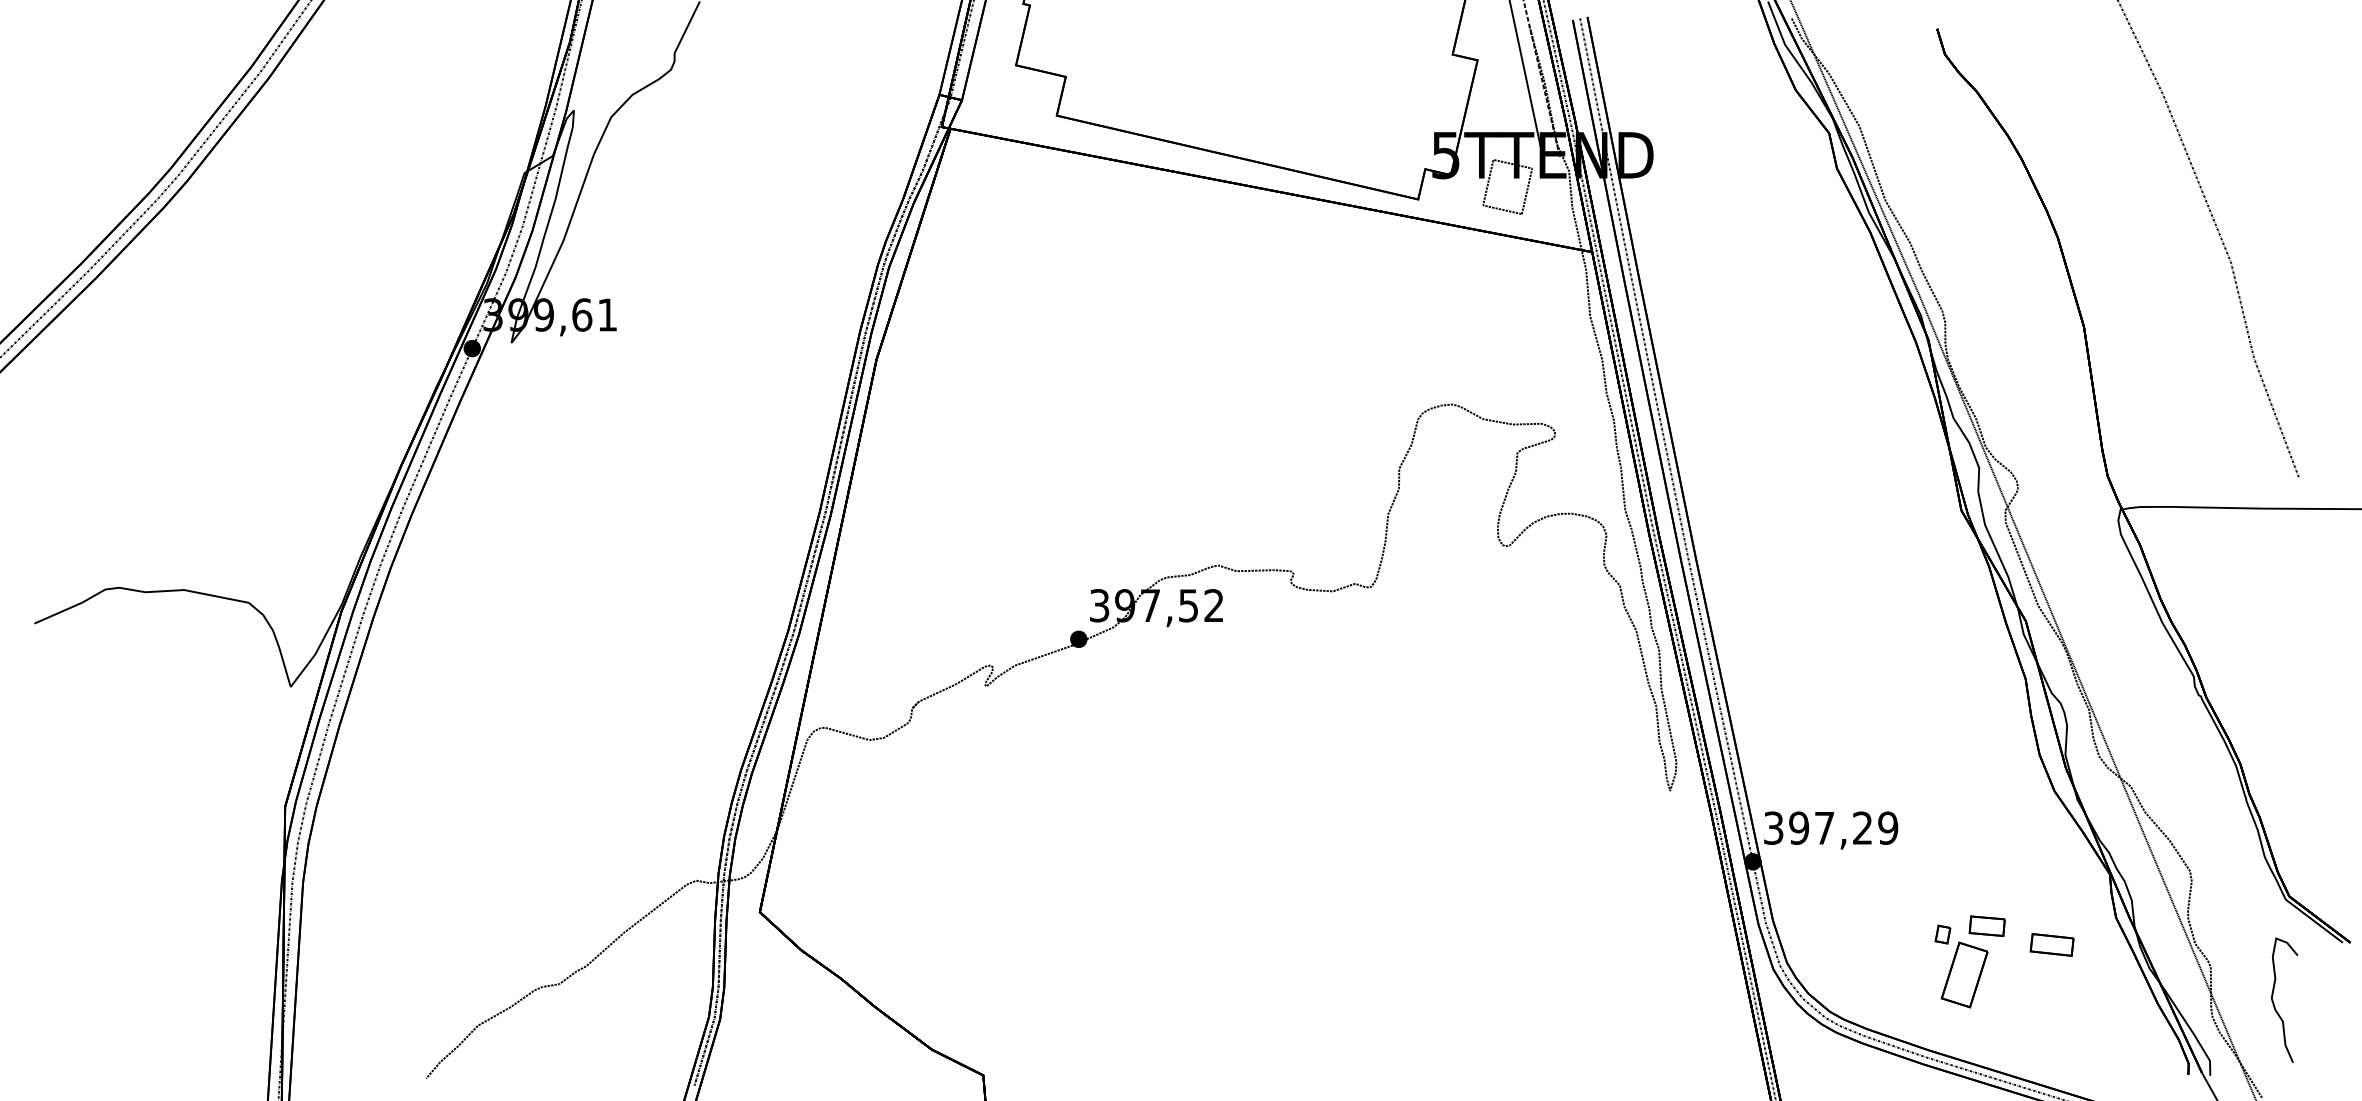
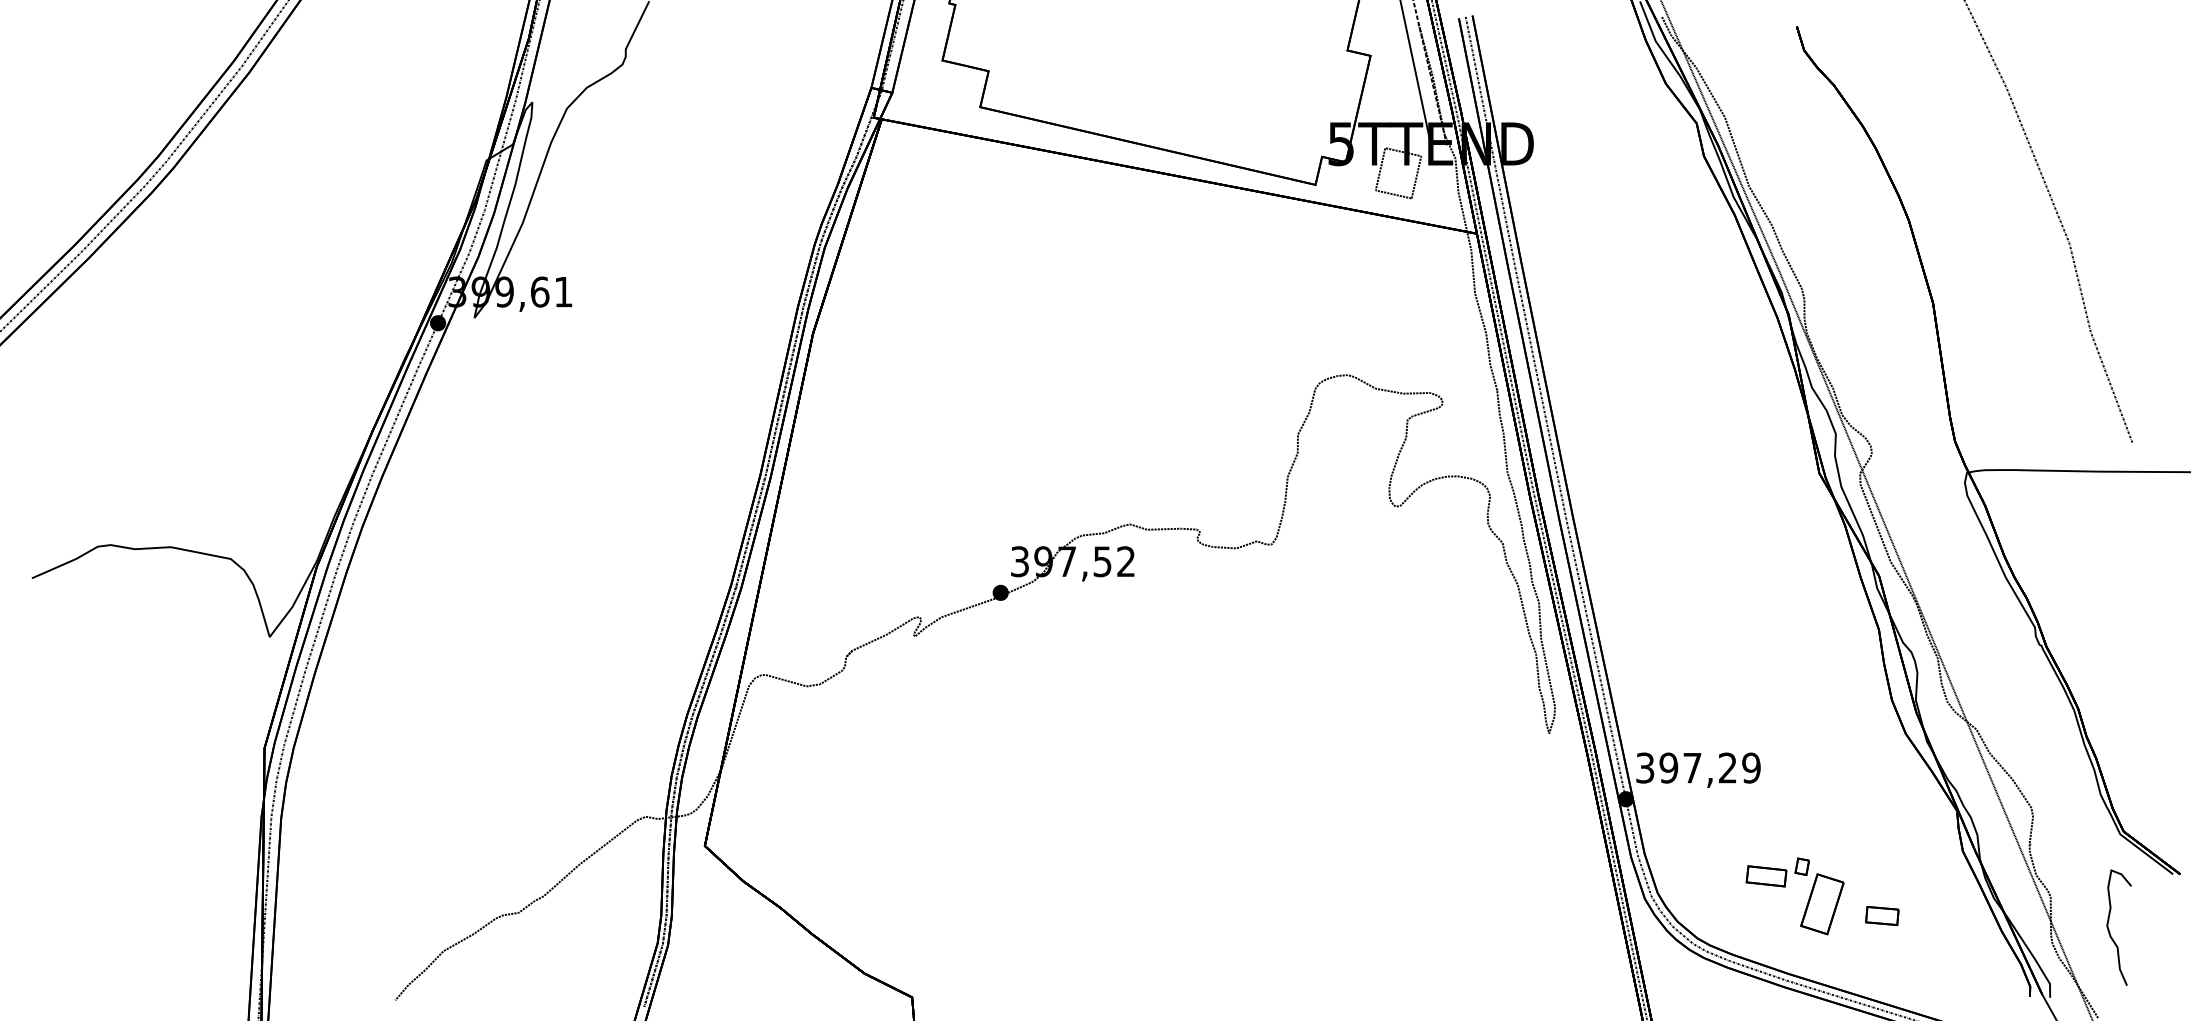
part: (1987, 926) -> (1882, 916), moved
part: (2052, 945) -> (1766, 876), moved

